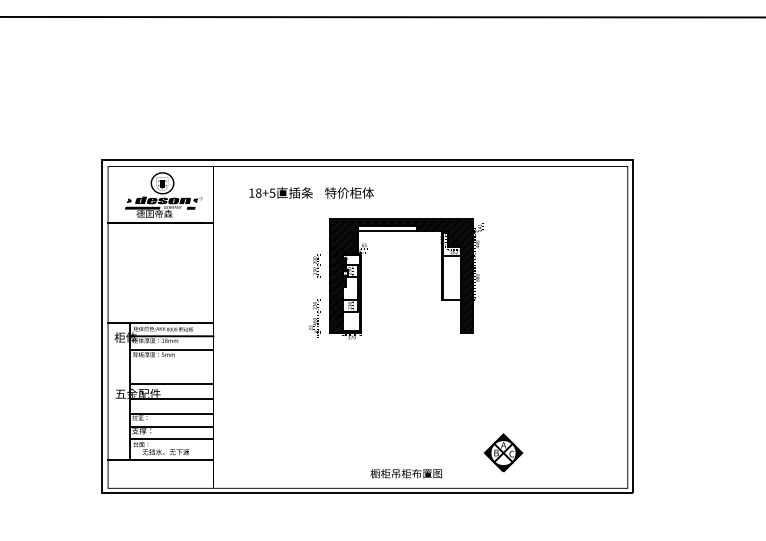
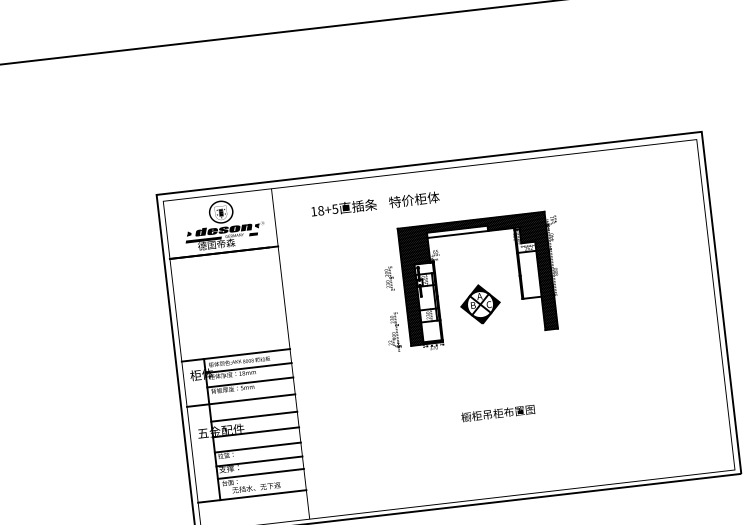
line: (160, 366) -> (240, 400), added
part: (503, 452) -> (480, 304), moved
text: (405, 473) -> (497, 413), moved

